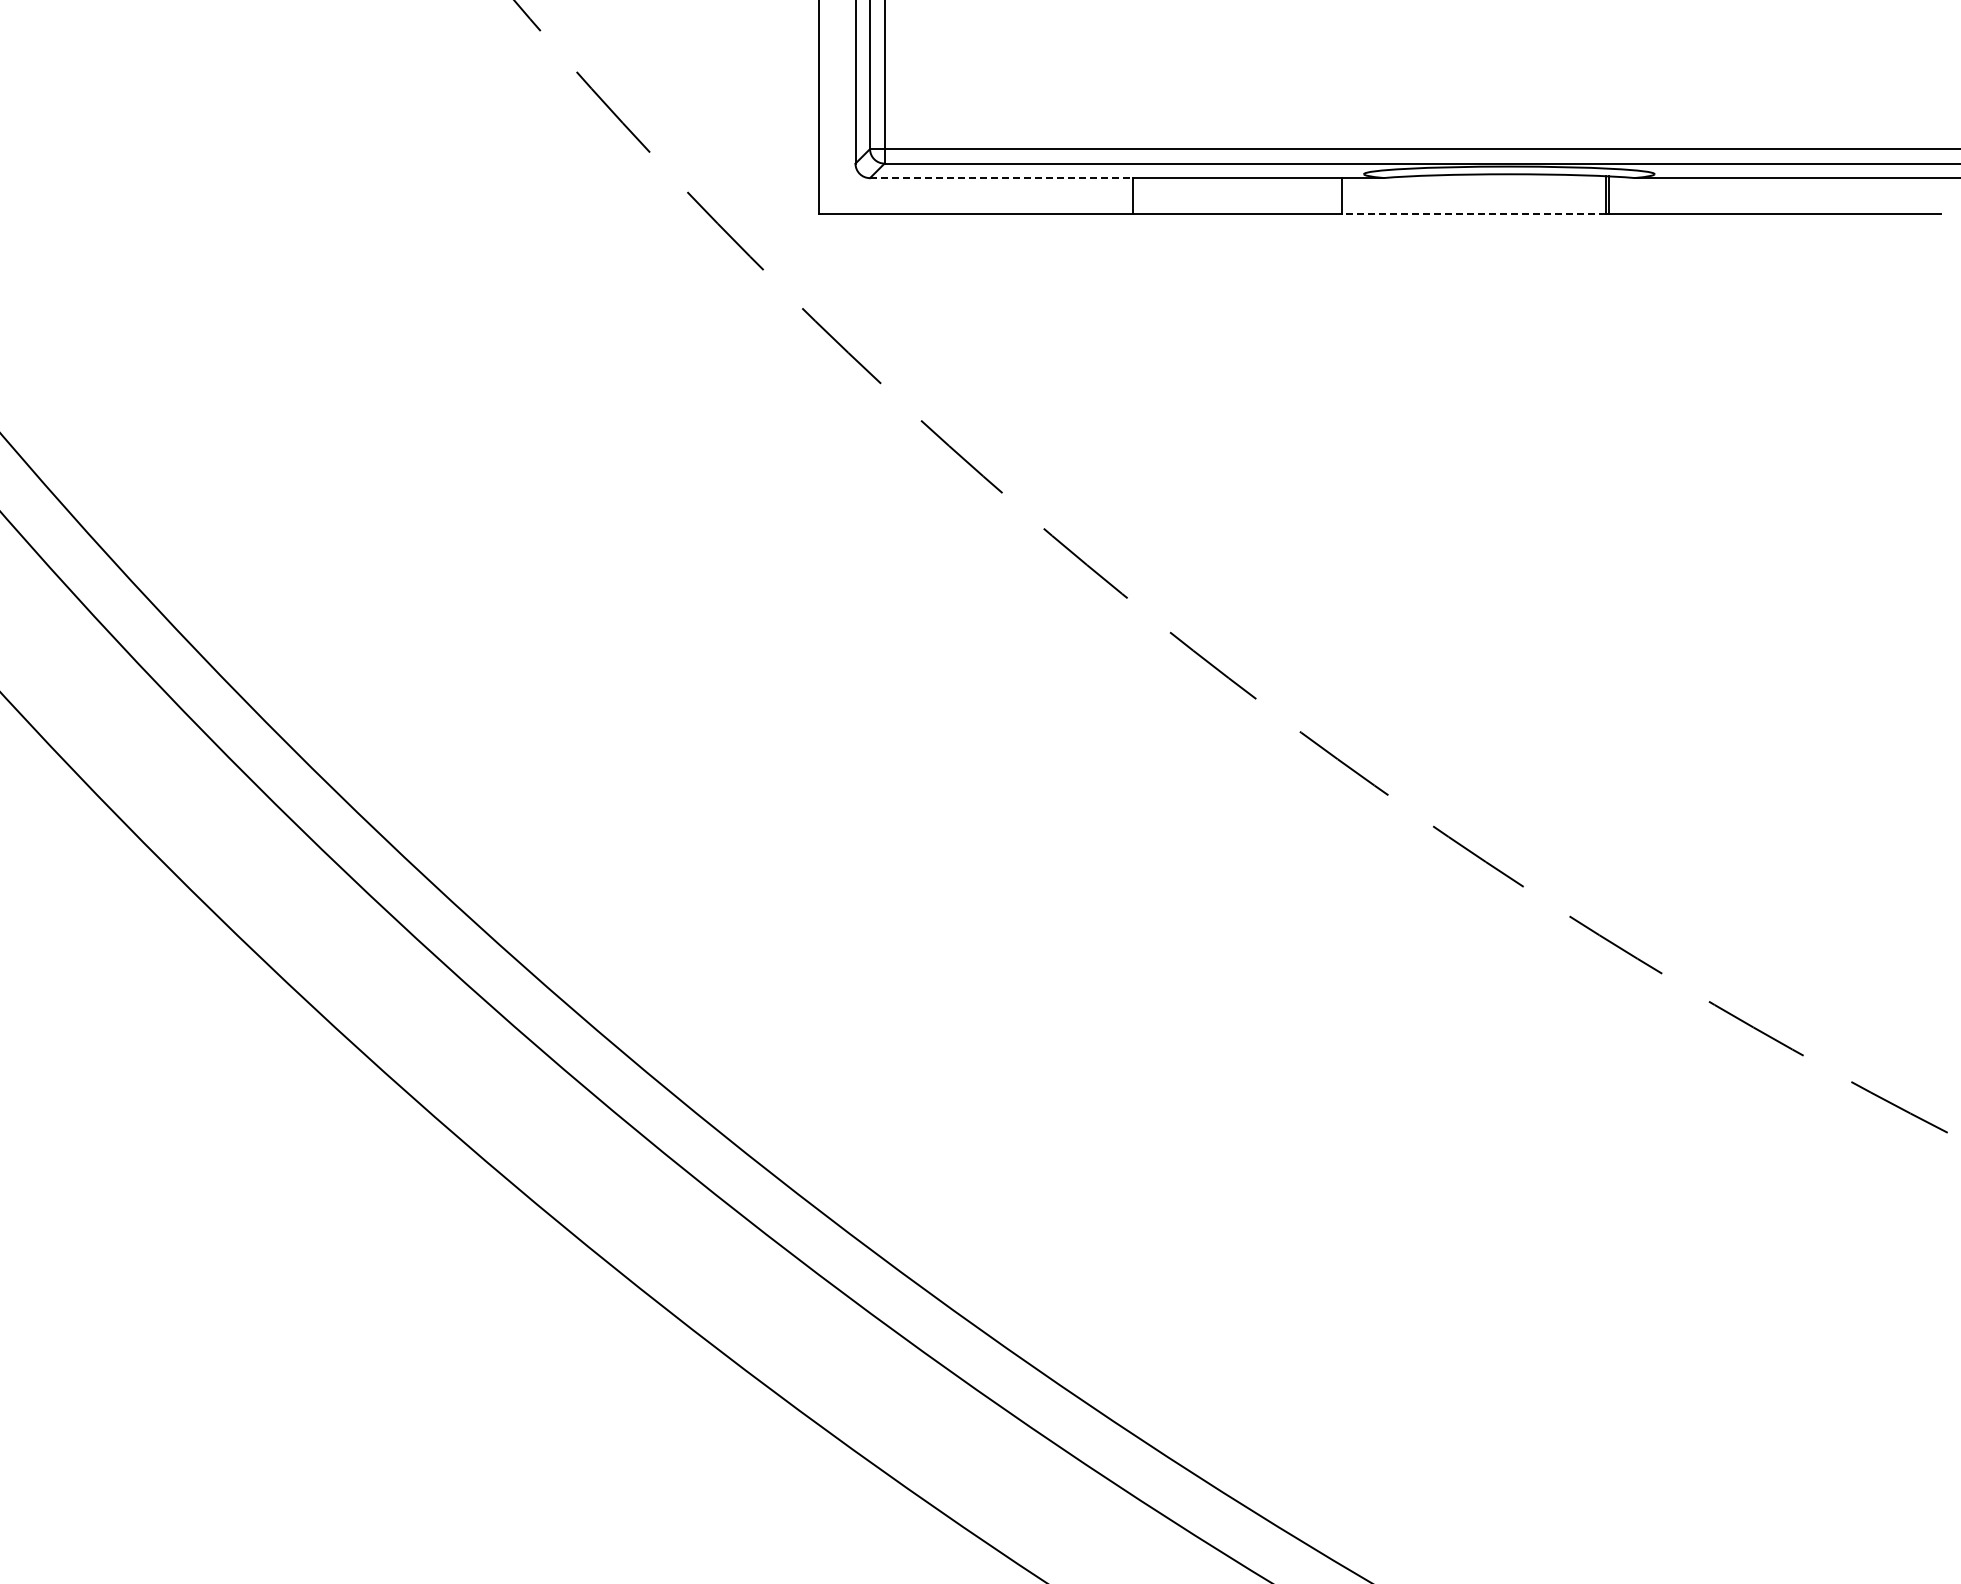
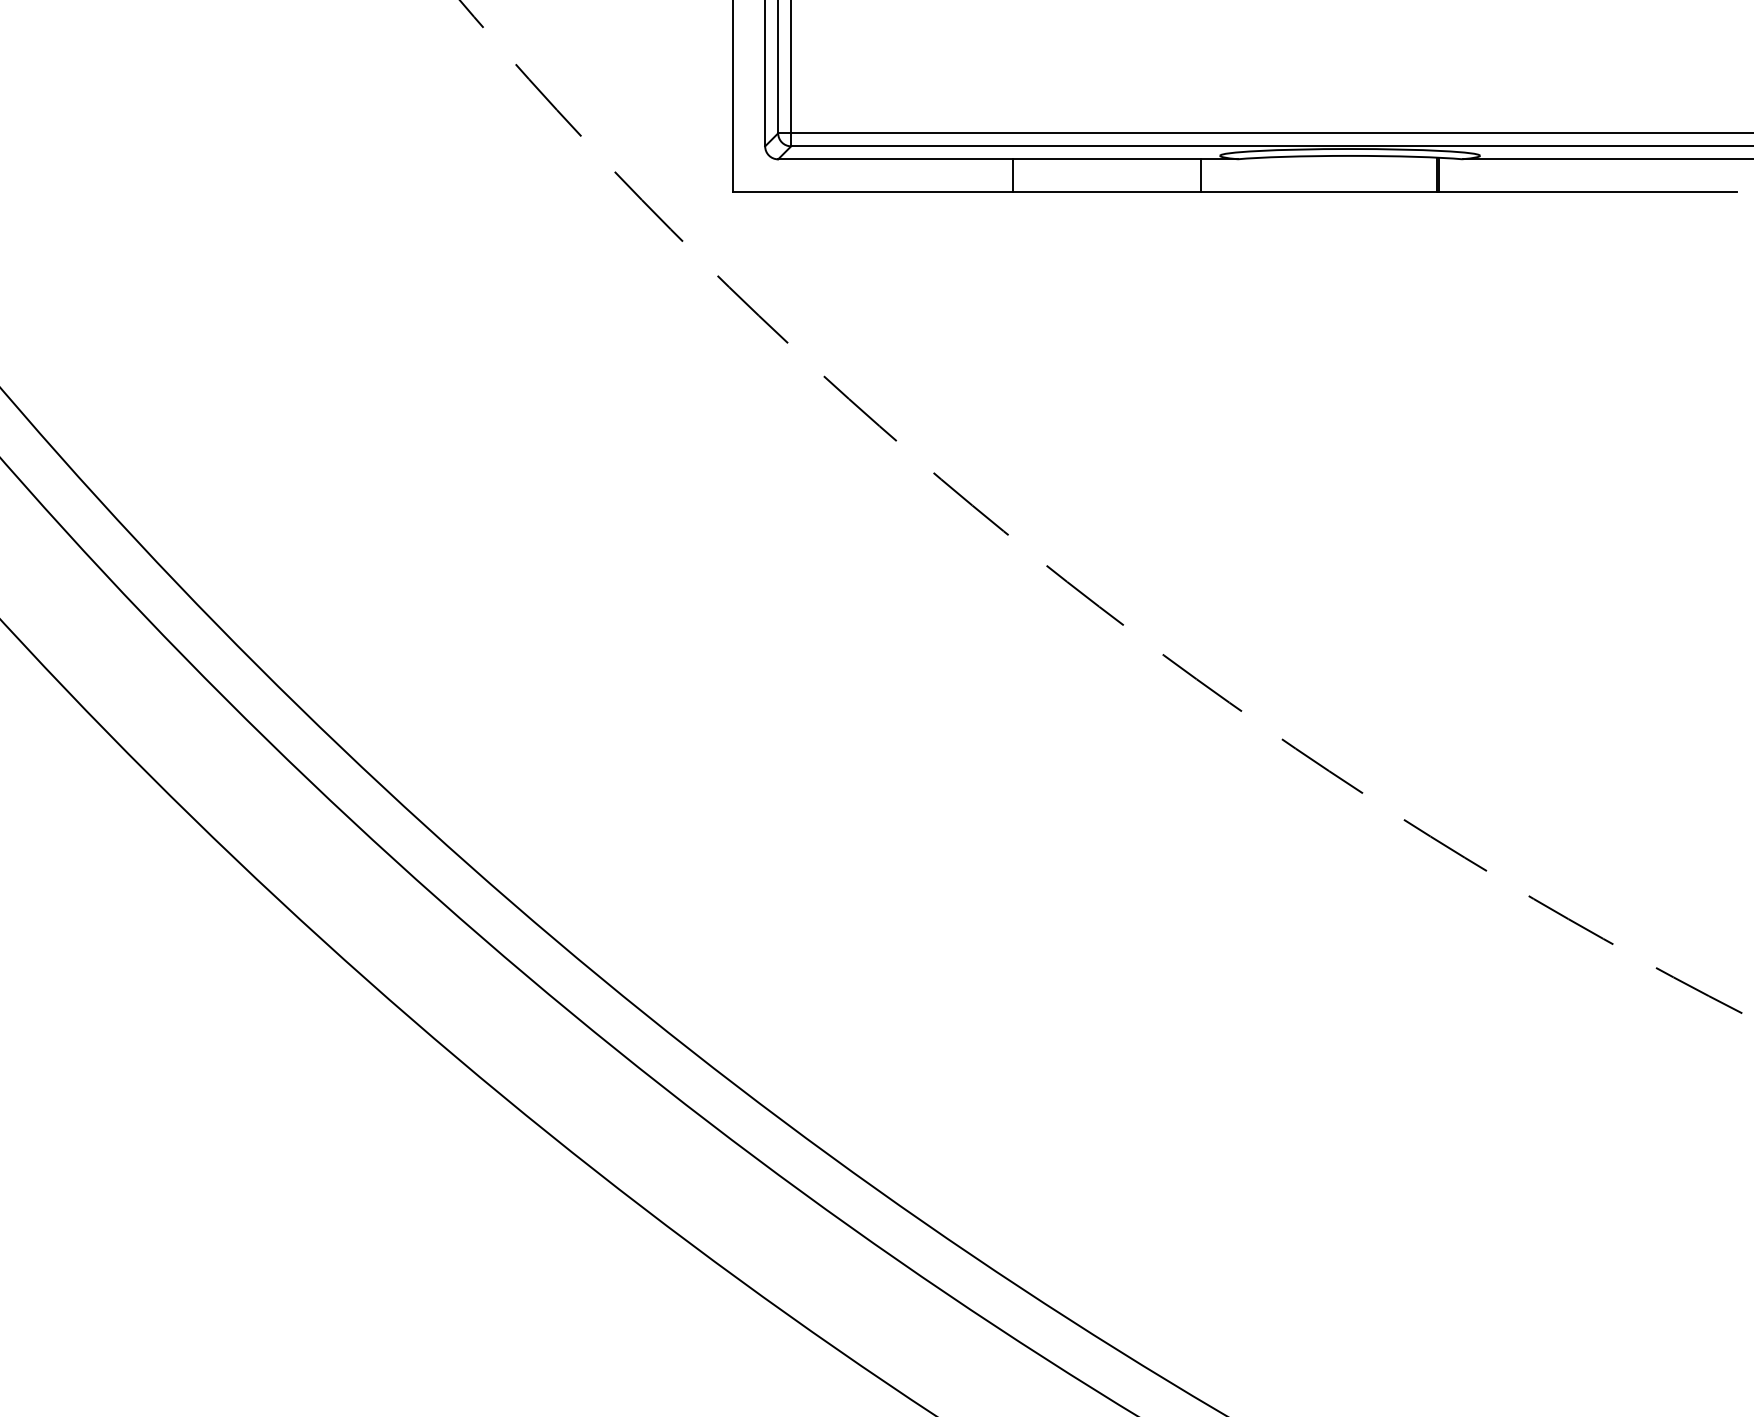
line: (1001, 178) -> (895, 159), dashed -> solid
line: (1473, 214) -> (1318, 191), dashed -> solid

